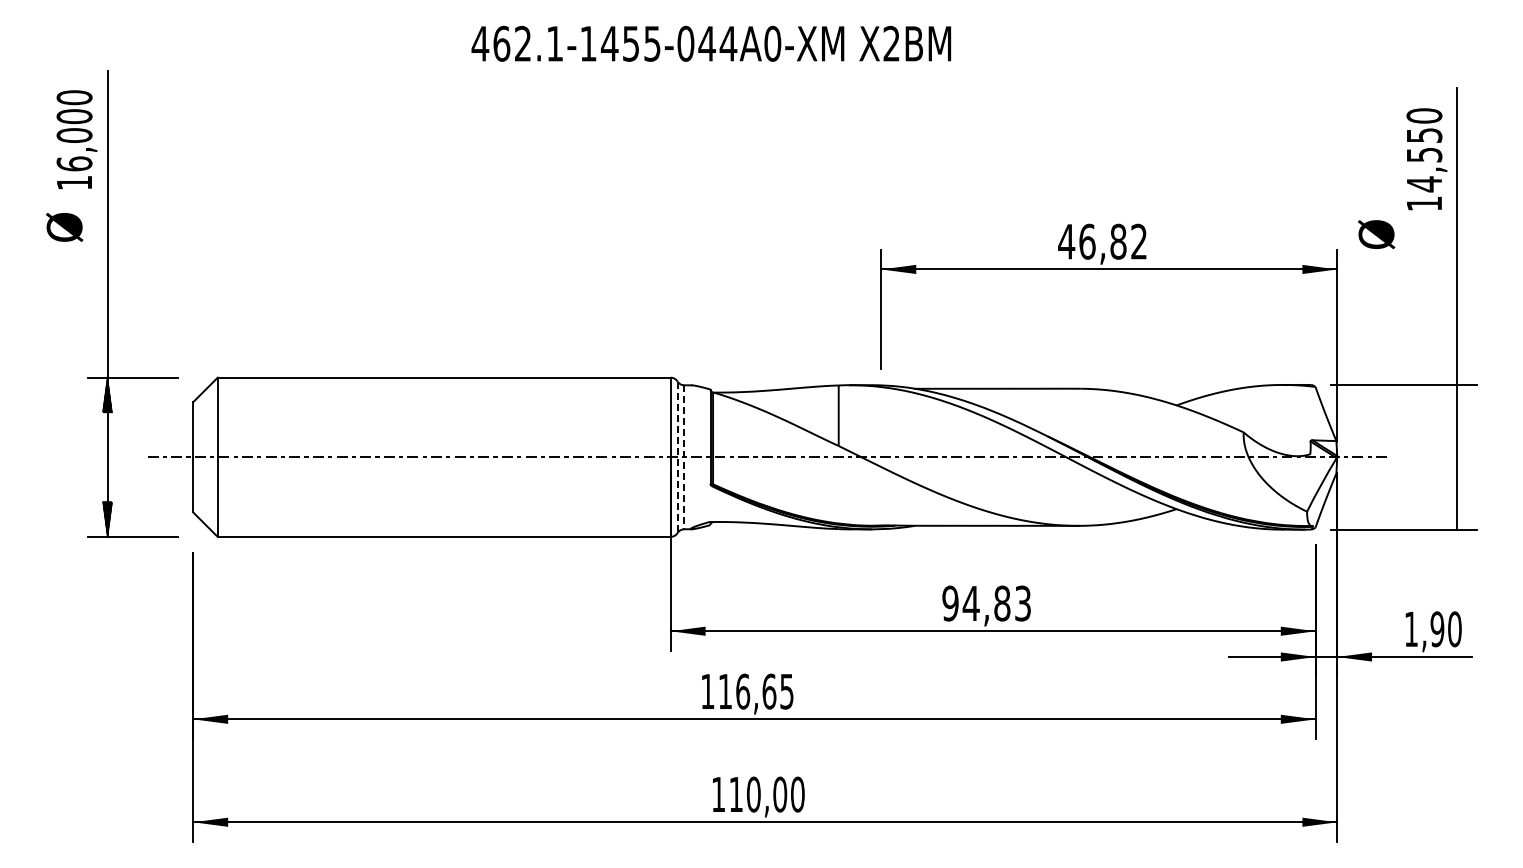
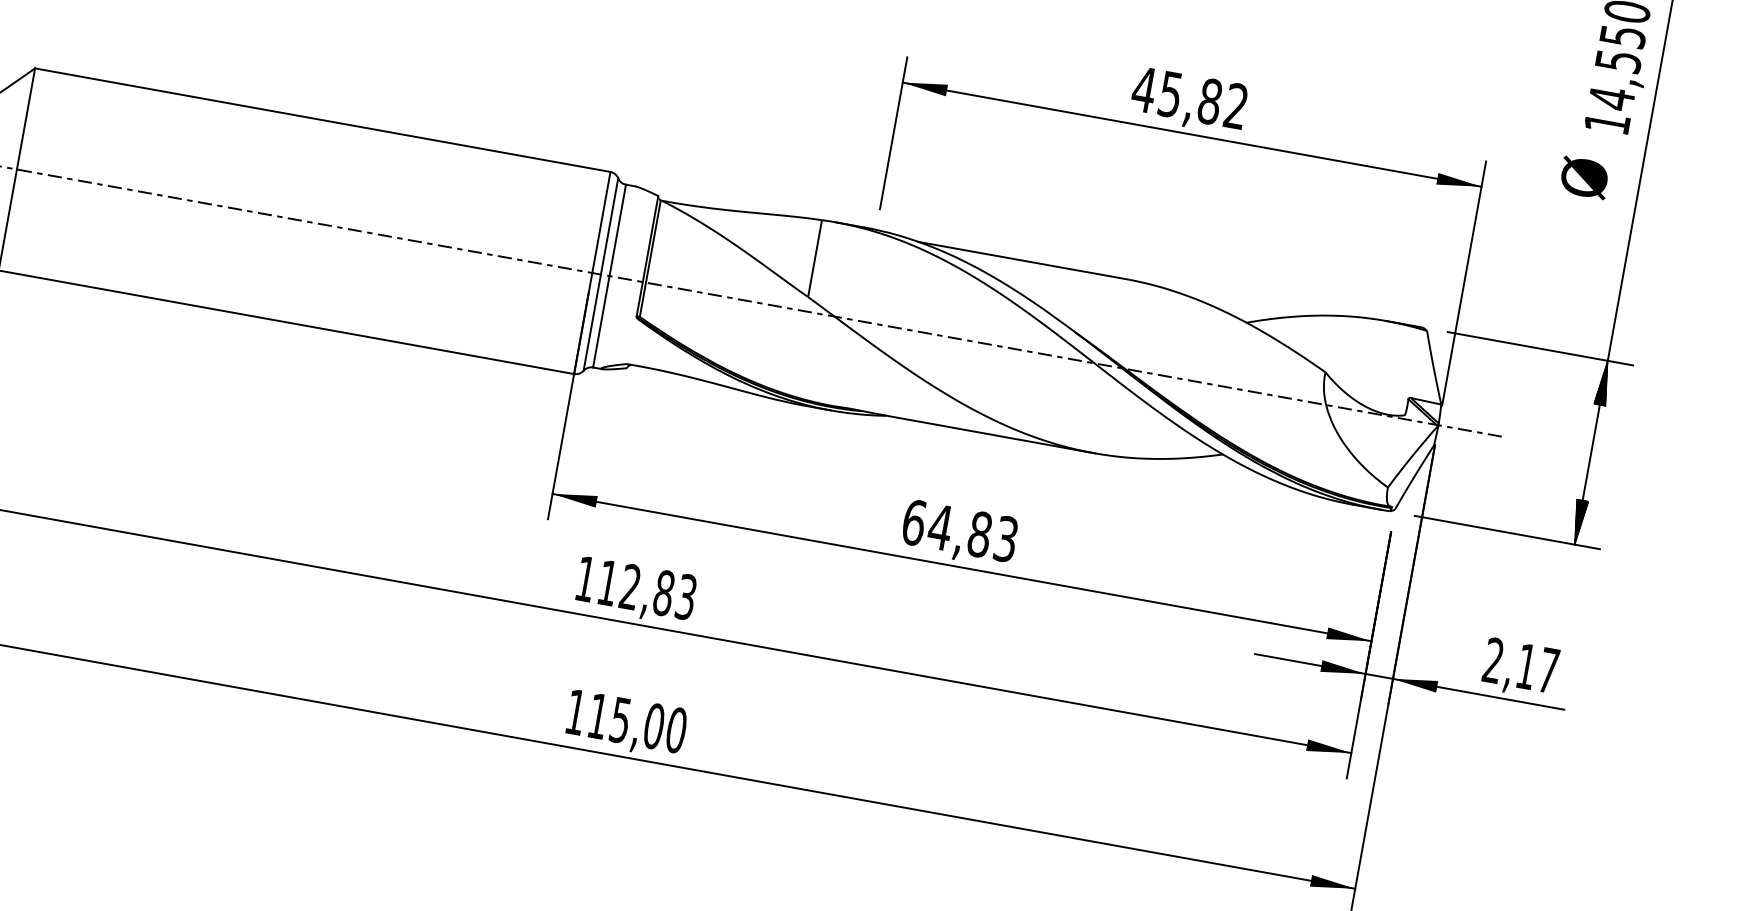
text: (1376, 234) -> (1584, 177), moved
text: (1087, 241) -> (1170, 94), 46,82 -> 45,82
hatch: (1456, 402) -> (1602, 382), added
line: (677, 457) -> (600, 274), dashed -> solid
line: (684, 457) -> (609, 276), dashed -> solid
hatch: (1456, 511) -> (1577, 521), added
text: (950, 603) -> (914, 522), 94,83 -> 64,83
text: (1432, 629) -> (1520, 665), 1,90 -> 2,17
text: (764, 691) -> (657, 591), 116,65 -> 112,83
text: (753, 794) -> (620, 720), 110,00 -> 115,00

